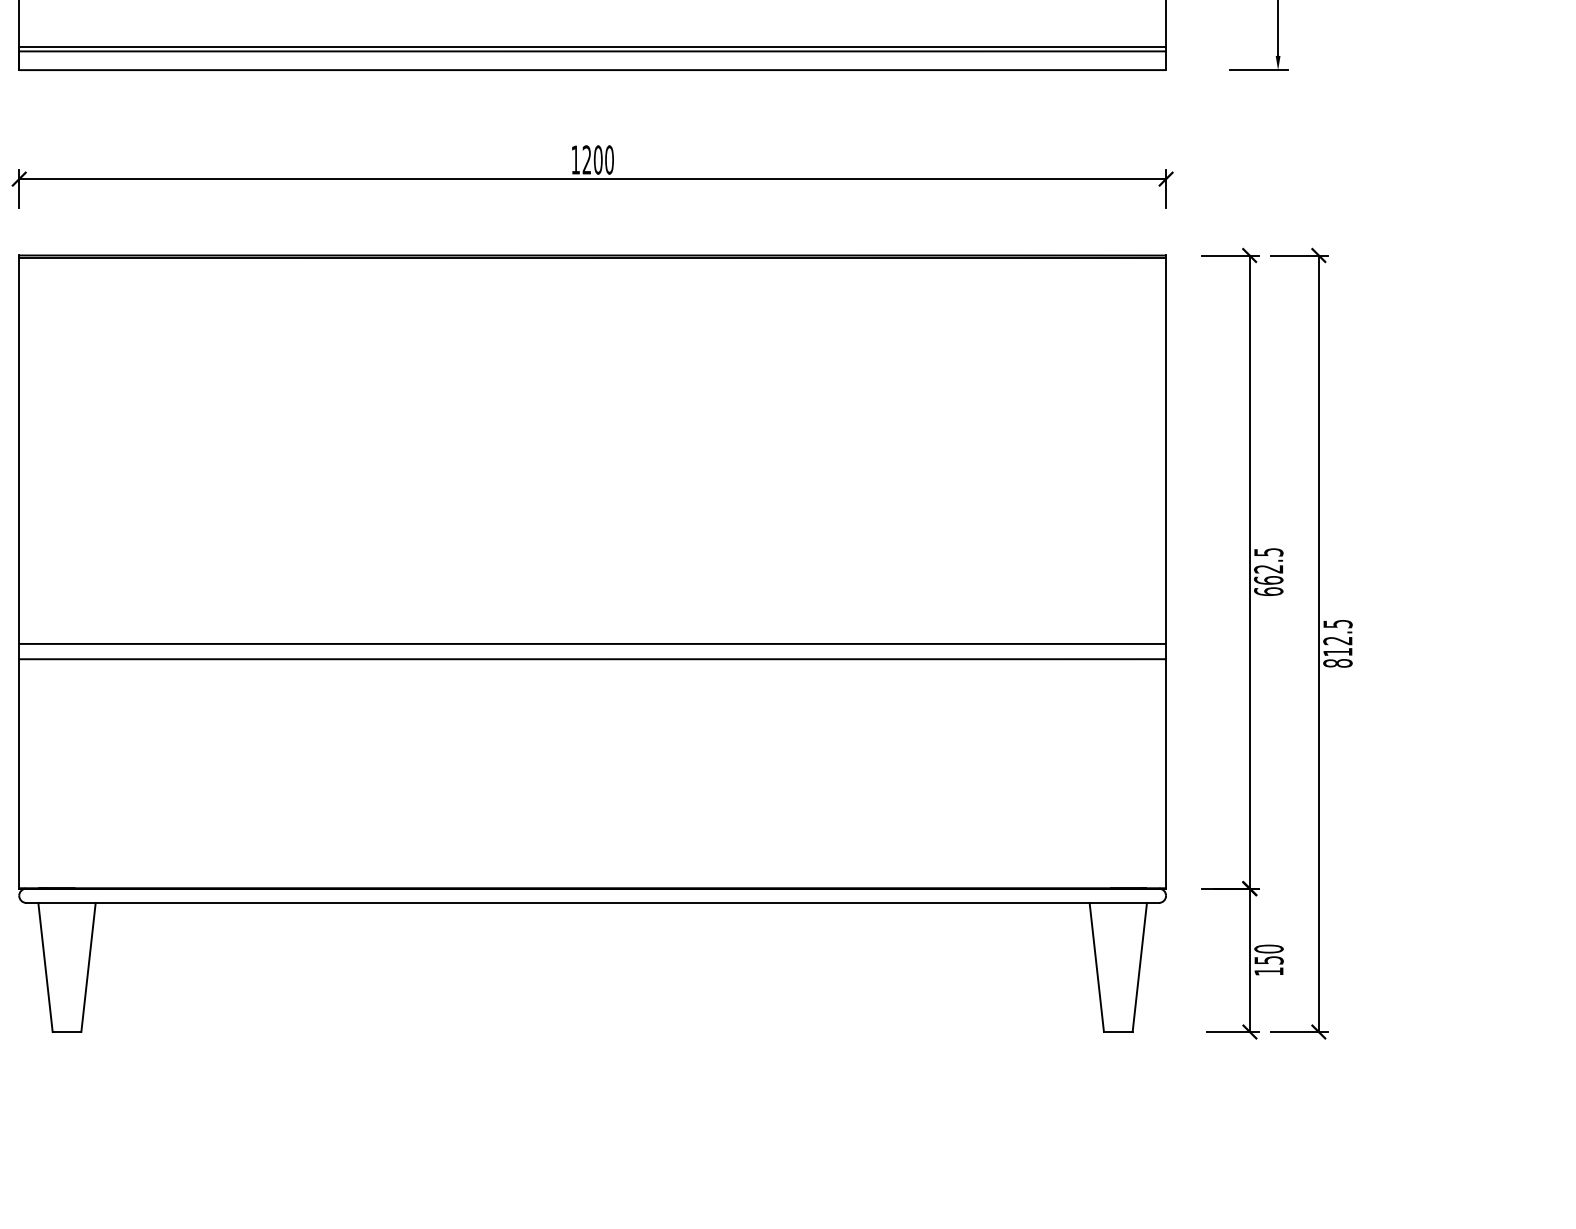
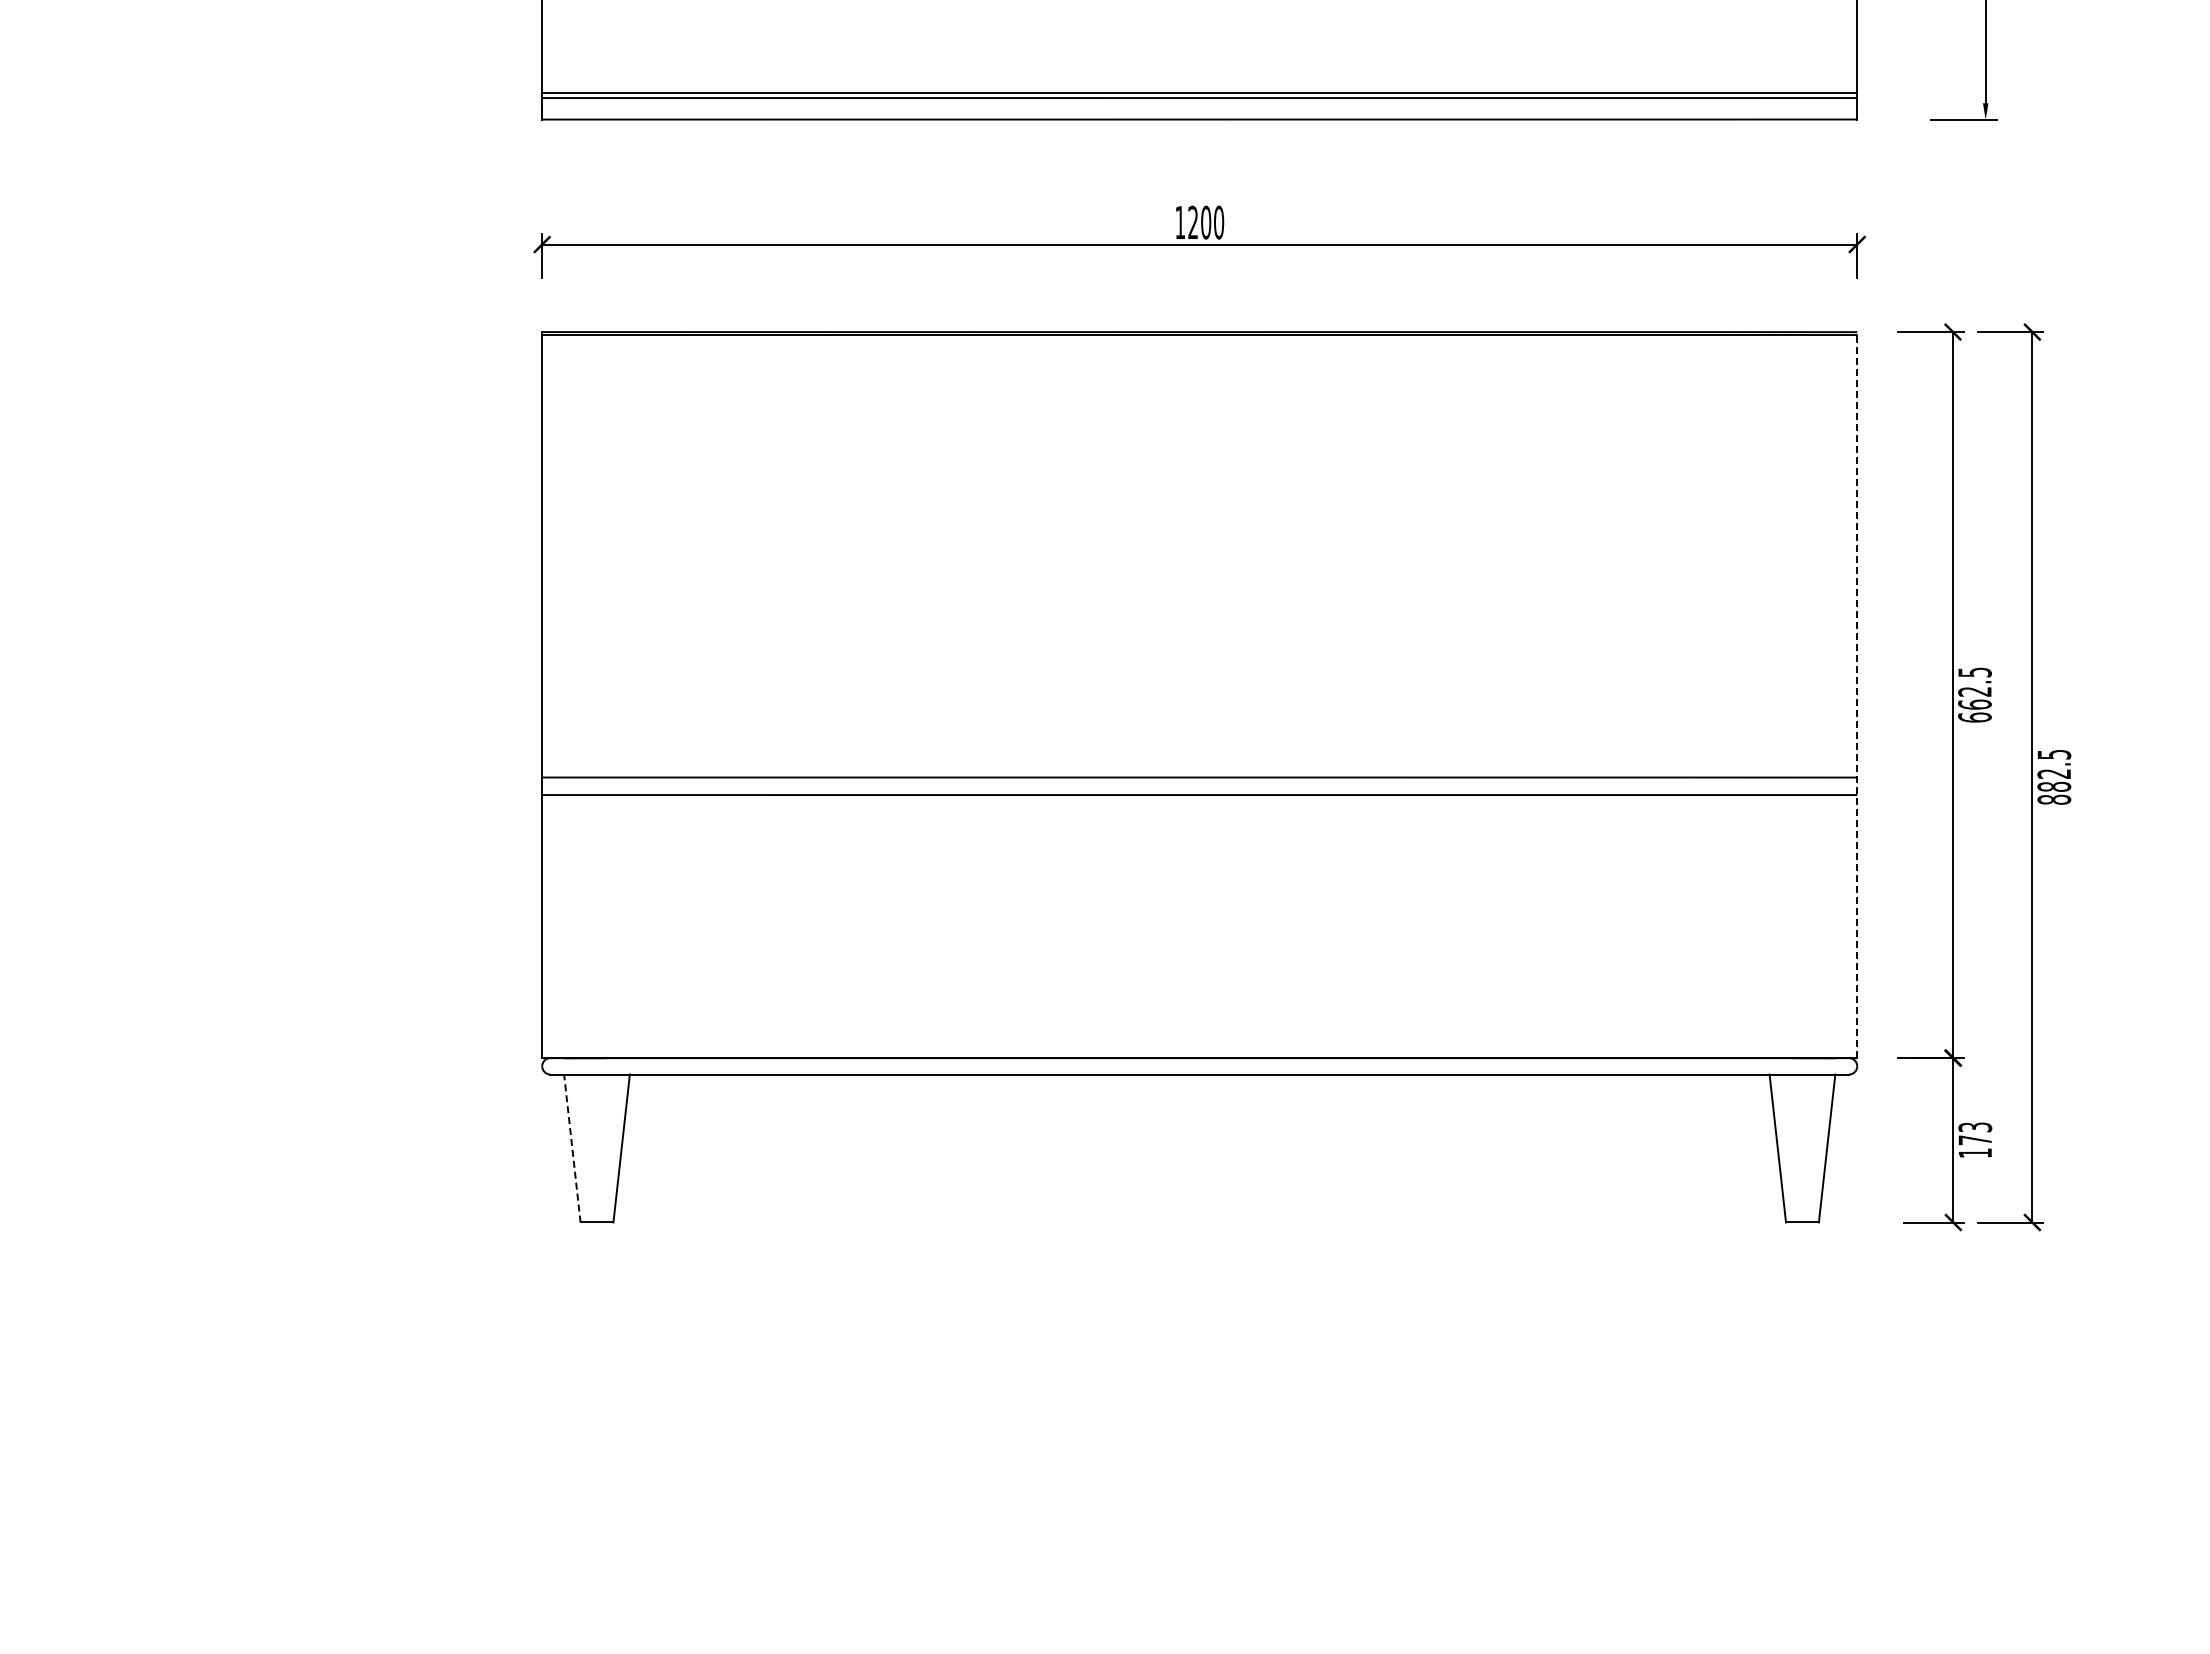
line: (1166, 571) -> (1857, 694), solid -> dashed
text: (1338, 651) -> (2054, 786), 812.5 -> 882.5
text: (1269, 954) -> (1975, 1133), 150 -> 173
line: (45, 967) -> (572, 1148), solid -> dashed

